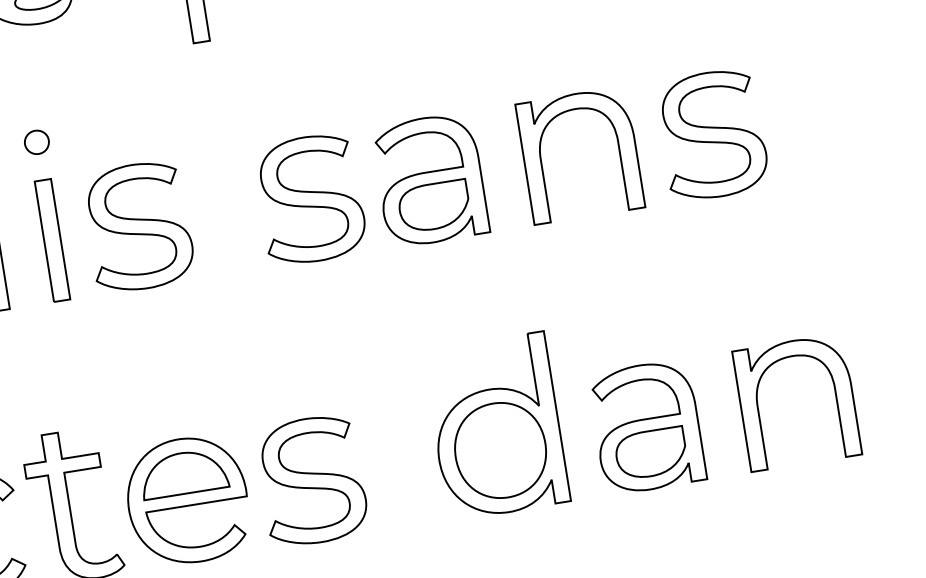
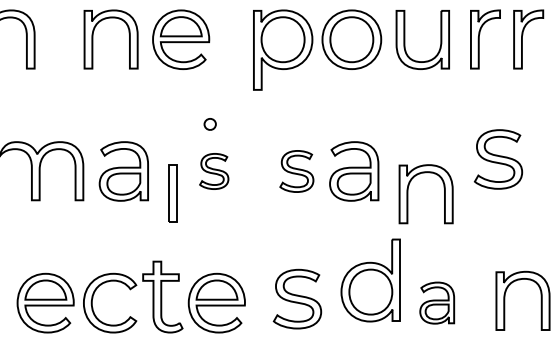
part: (712, 134) -> (498, 159), moved
part: (35, 142) -> (209, 124), moved
part: (543, 161) -> (408, 194), moved
part: (309, 199) -> (296, 171), size x0.7
part: (136, 227) -> (213, 171), size x0.6
part: (51, 240) -> (172, 193), moved
part: (760, 407) -> (505, 300), moved
part: (647, 425) -> (437, 302), size x0.7
part: (495, 426) -> (370, 280), moved
part: (311, 479) -> (297, 298), moved

